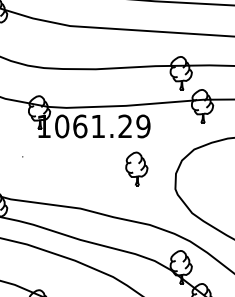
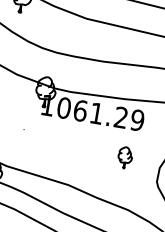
part: (136, 168) -> (124, 157), size x0.7

